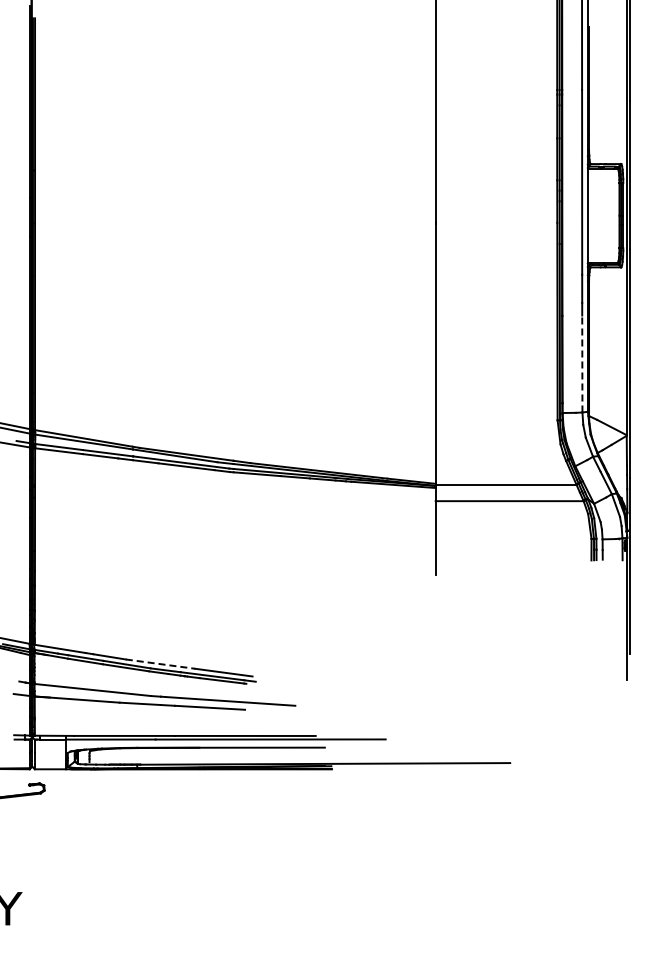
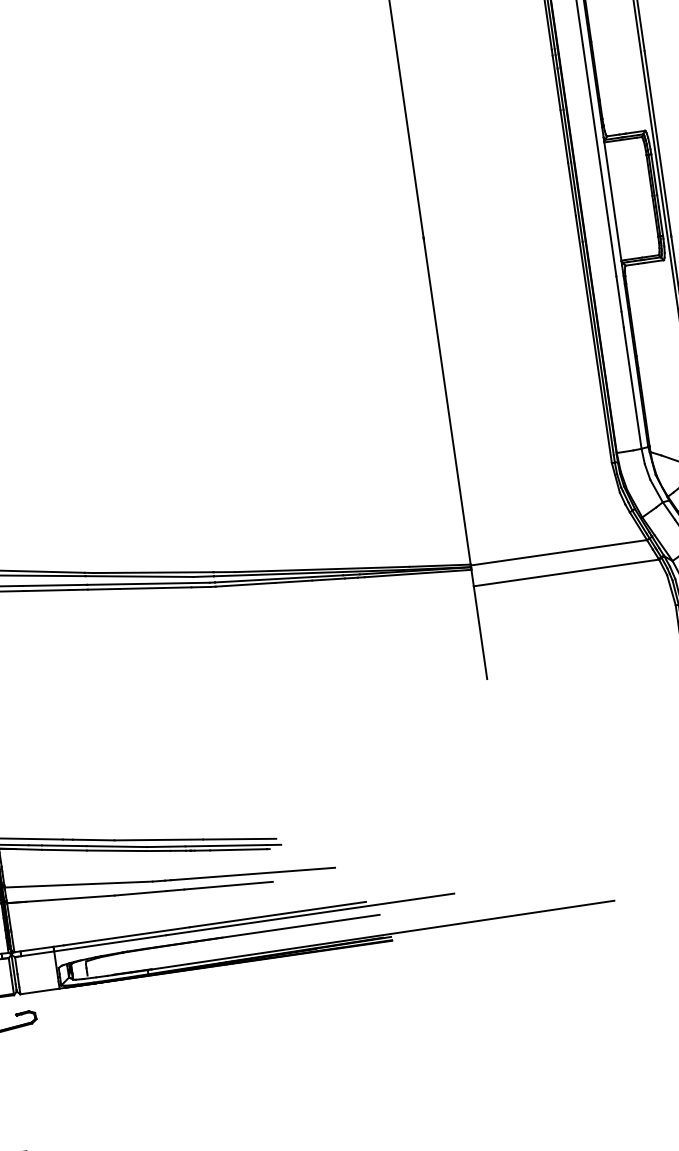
line: (582, 363) -> (632, 387), dashed -> solid
line: (161, 664) -> (160, 840), dashed -> solid

